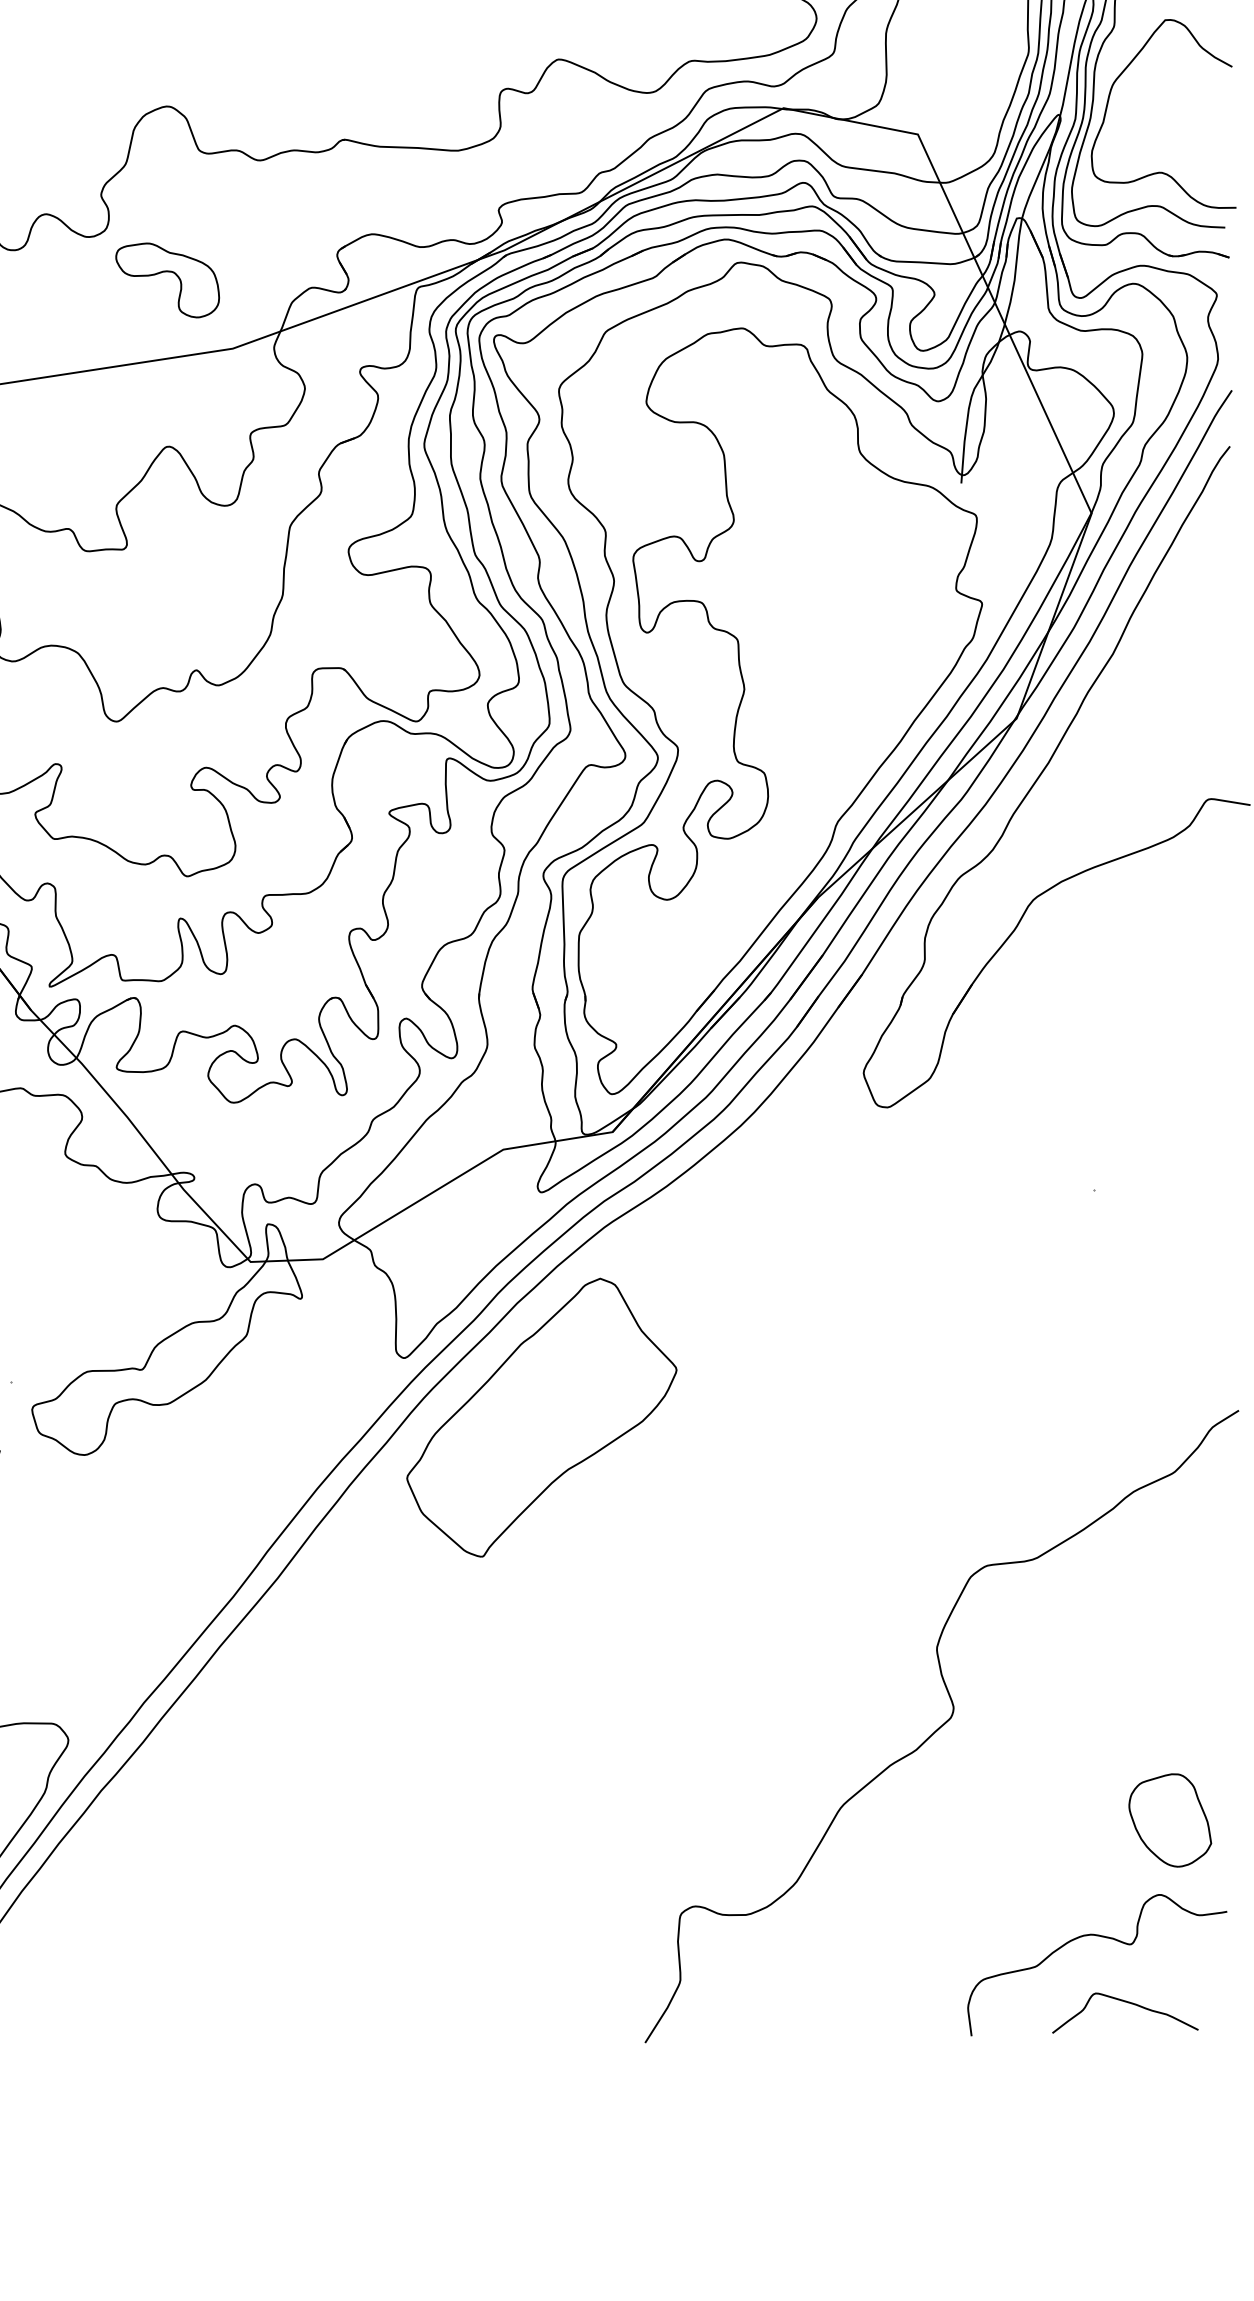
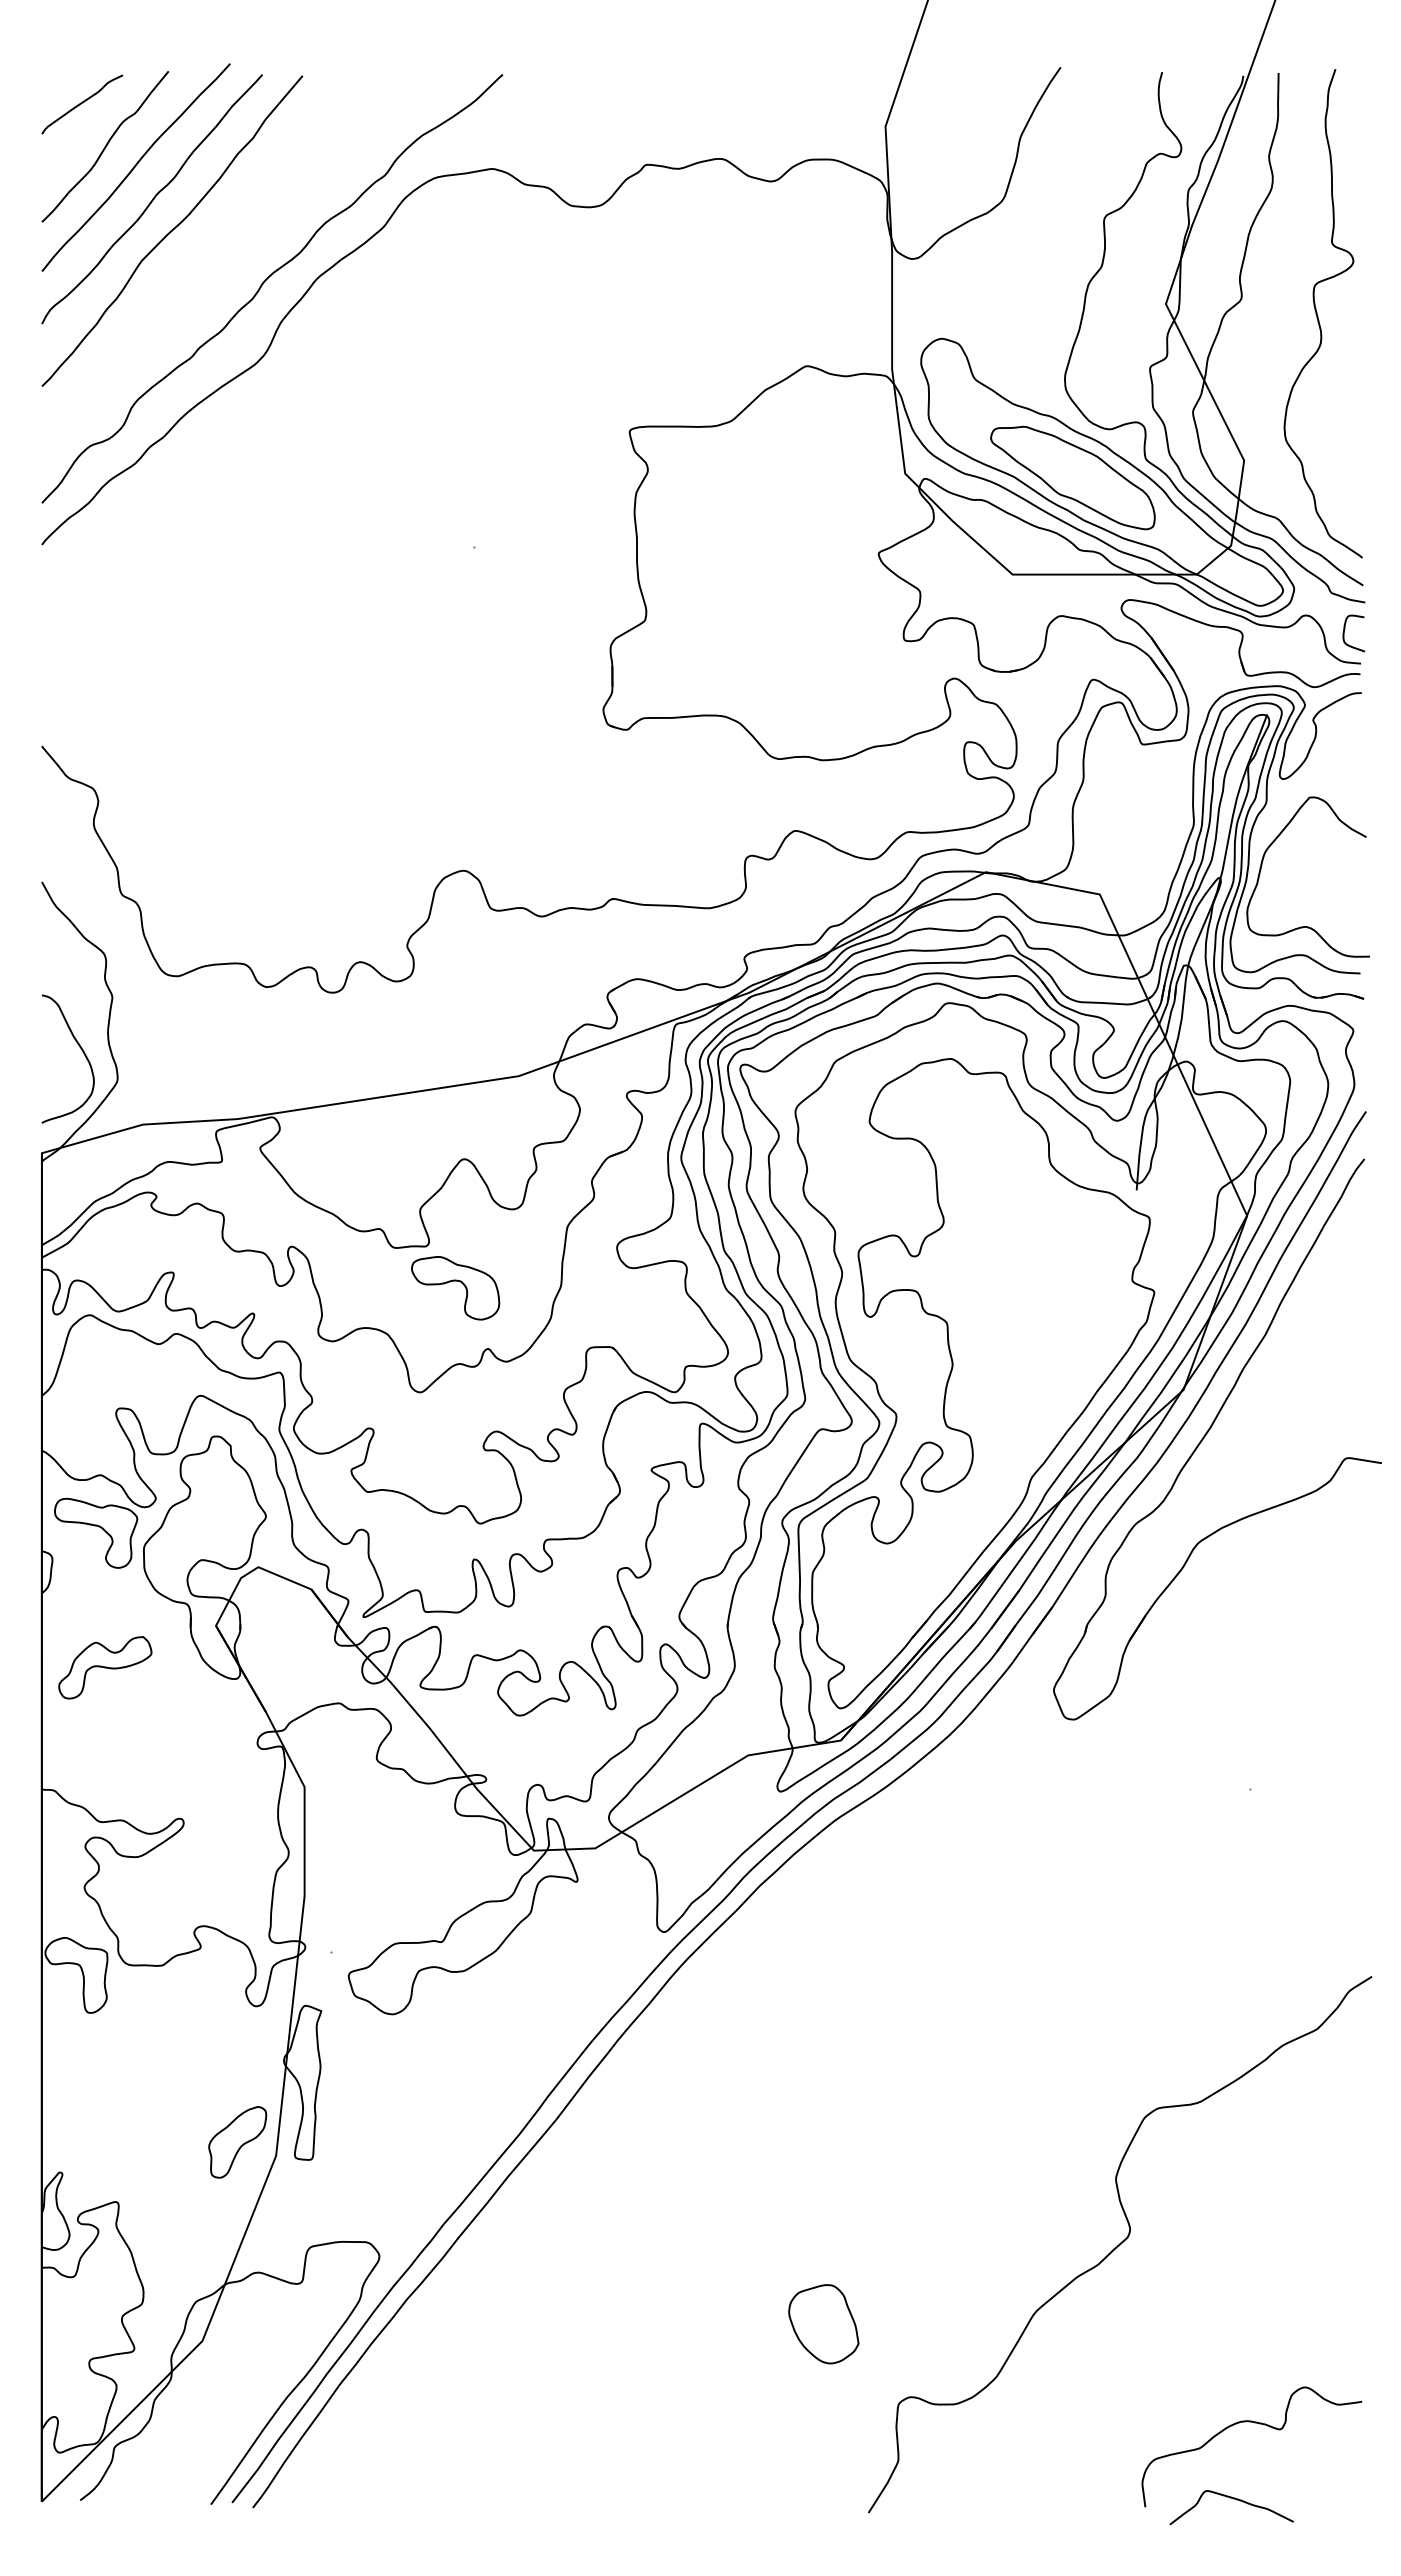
part: (167, 272) -> (455, 1281), moved
part: (541, 1417) -> (780, 1982), removed
part: (1169, 1820) -> (823, 2324), moved
curve: (1127, 2003) -> (1233, 2499), moved

